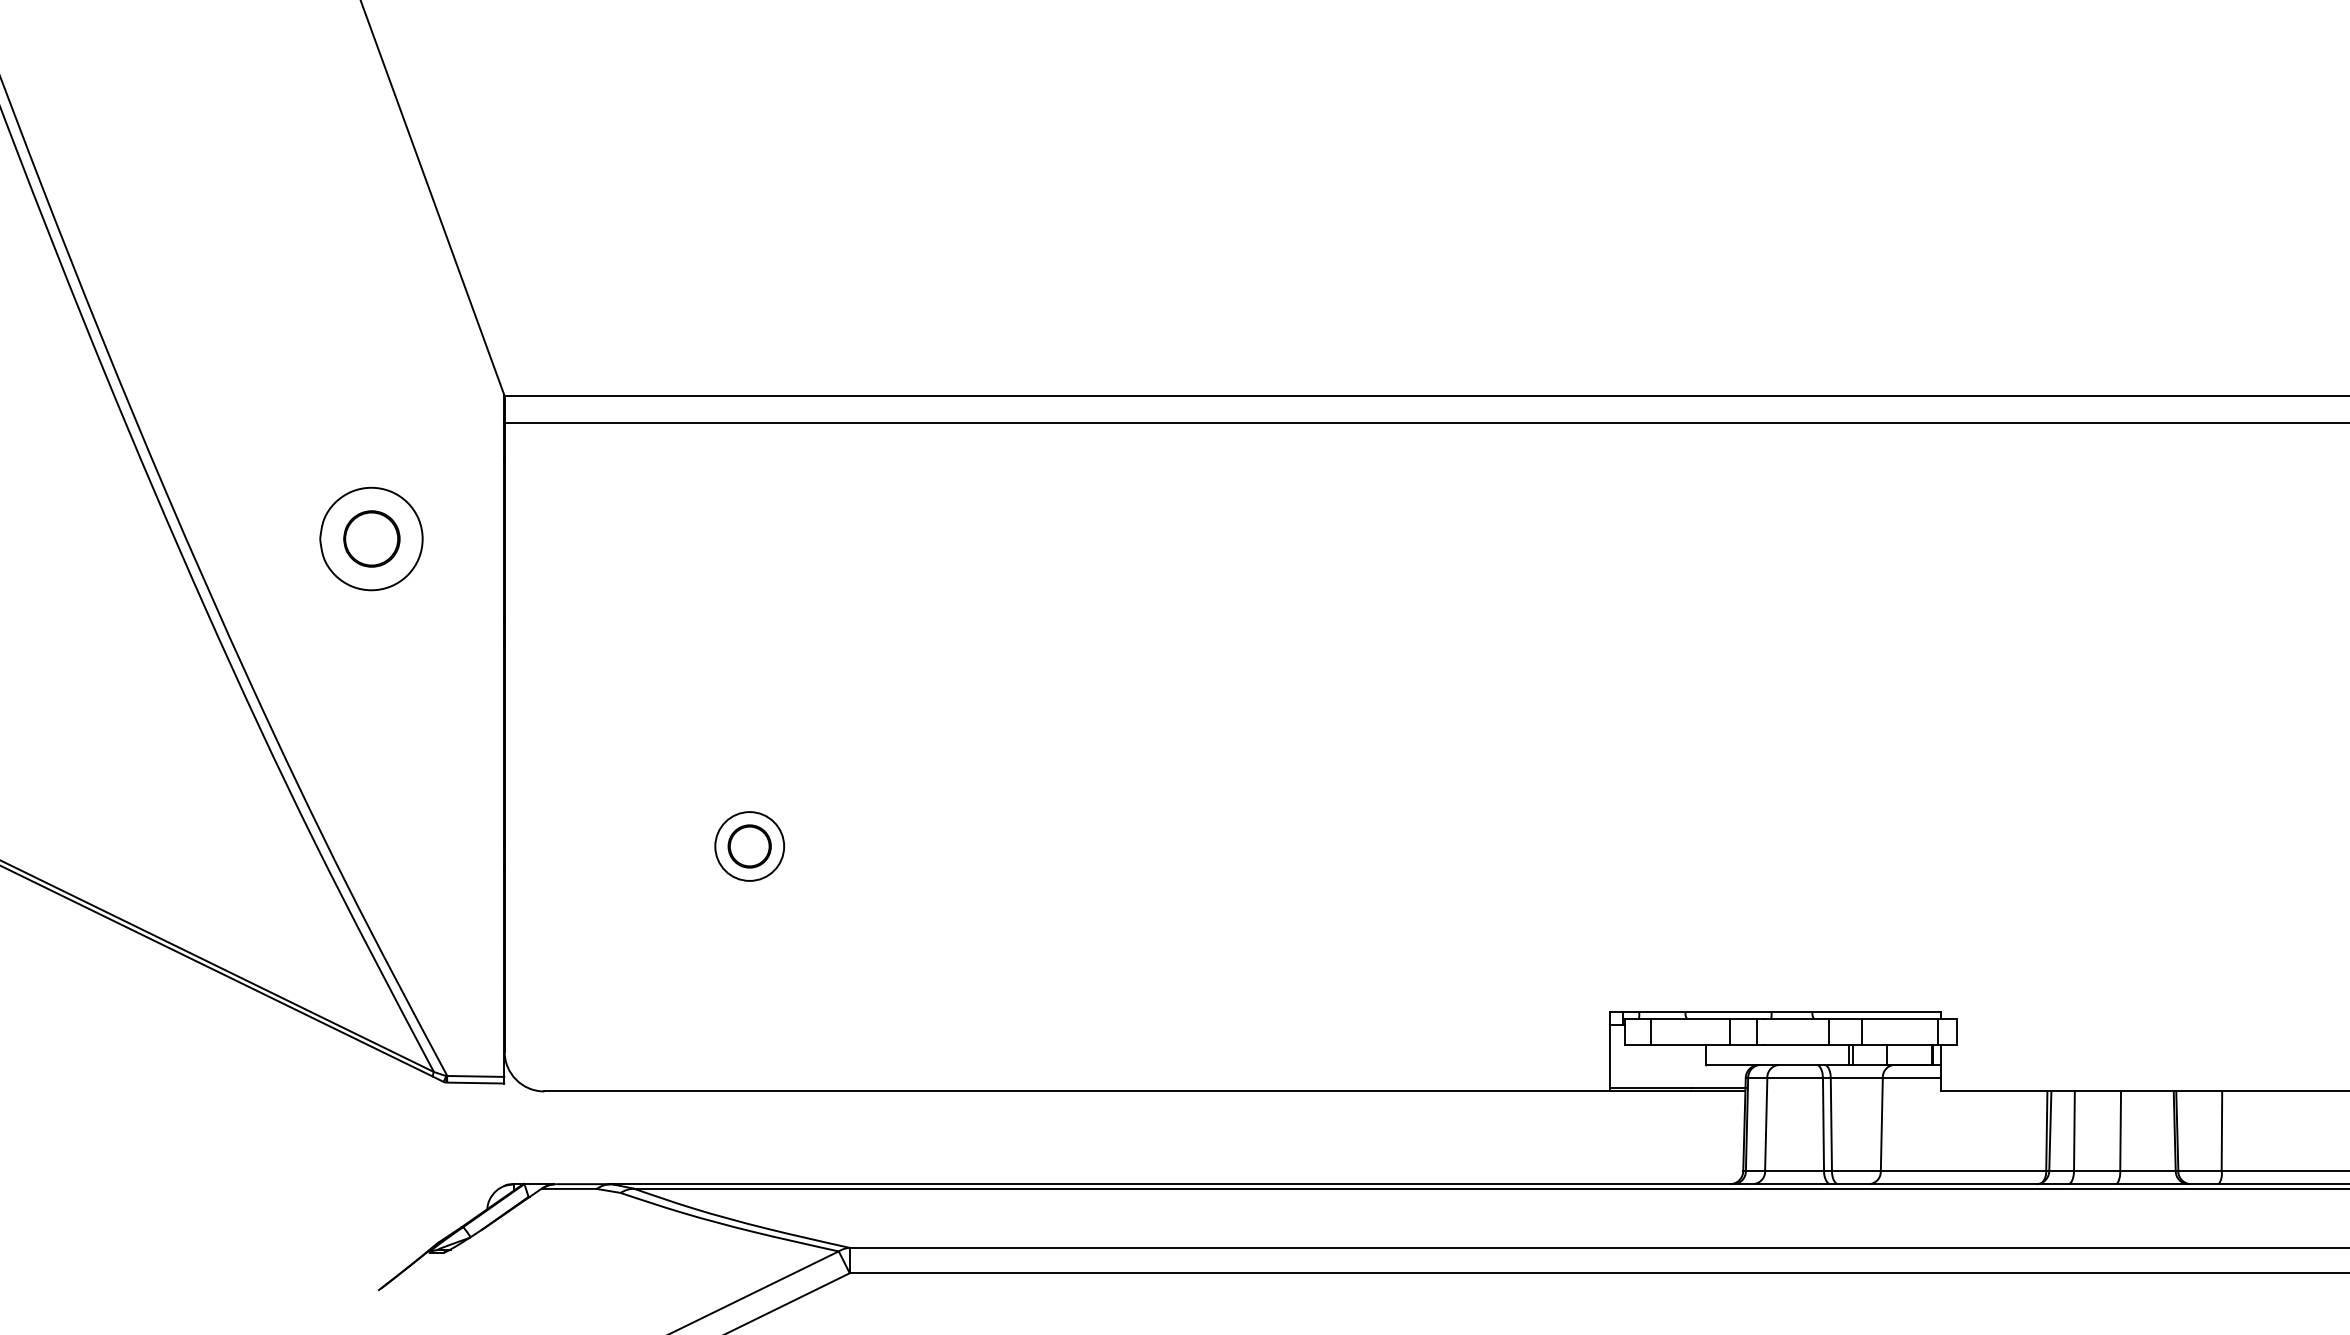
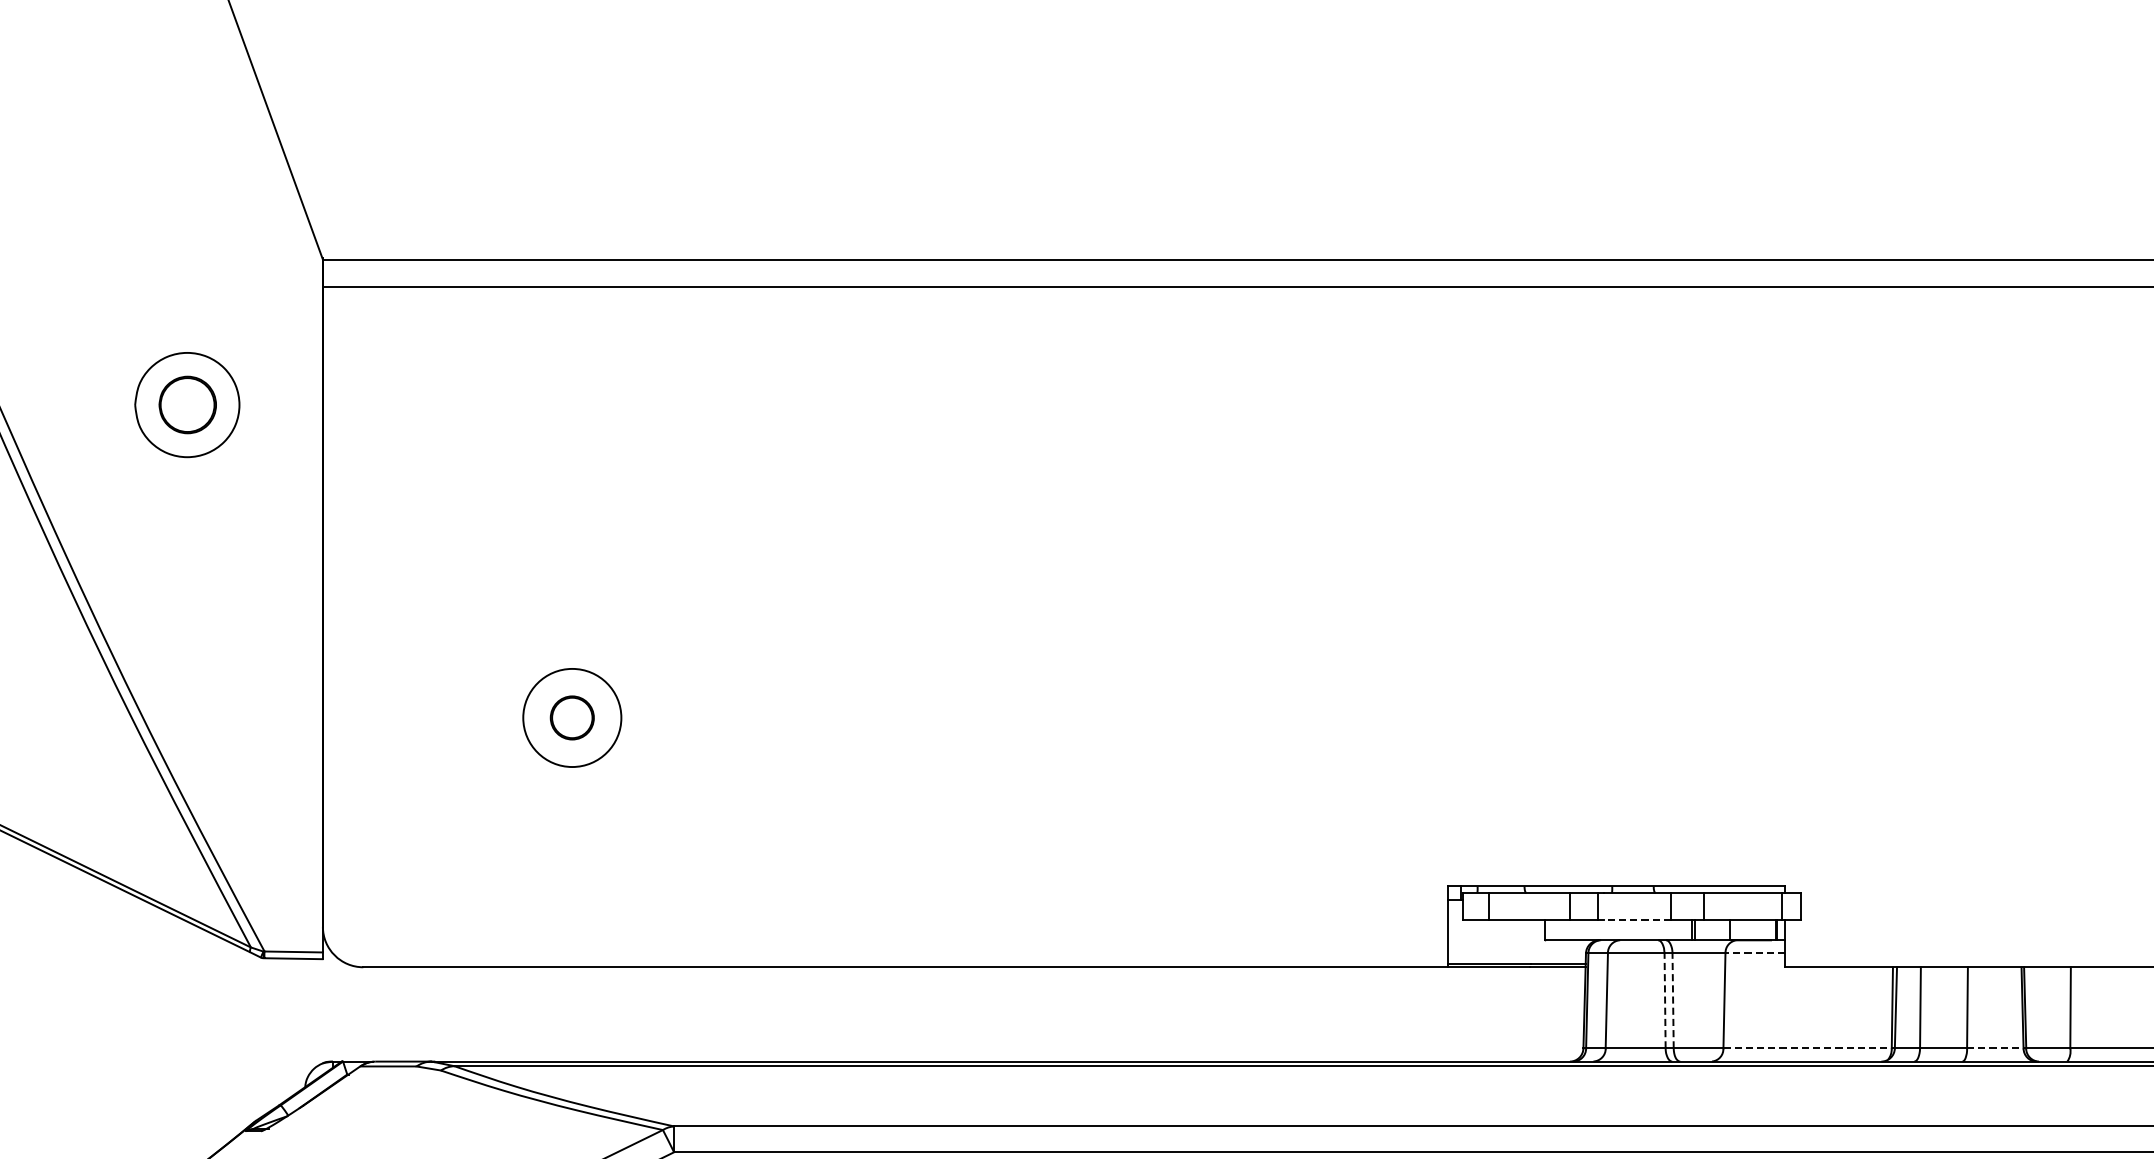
circle: (749, 846) -> (572, 717), size x1.4
line: (1796, 1045) -> (1637, 920), solid -> dashed
line: (1911, 1077) -> (1754, 953), solid -> dashed
line: (1823, 1124) -> (1665, 1000), solid -> dashed
line: (1831, 1124) -> (1673, 1000), solid -> dashed
line: (1963, 1171) -> (1807, 1048), solid -> dashed
line: (2147, 1171) -> (1994, 1048), solid -> dashed

